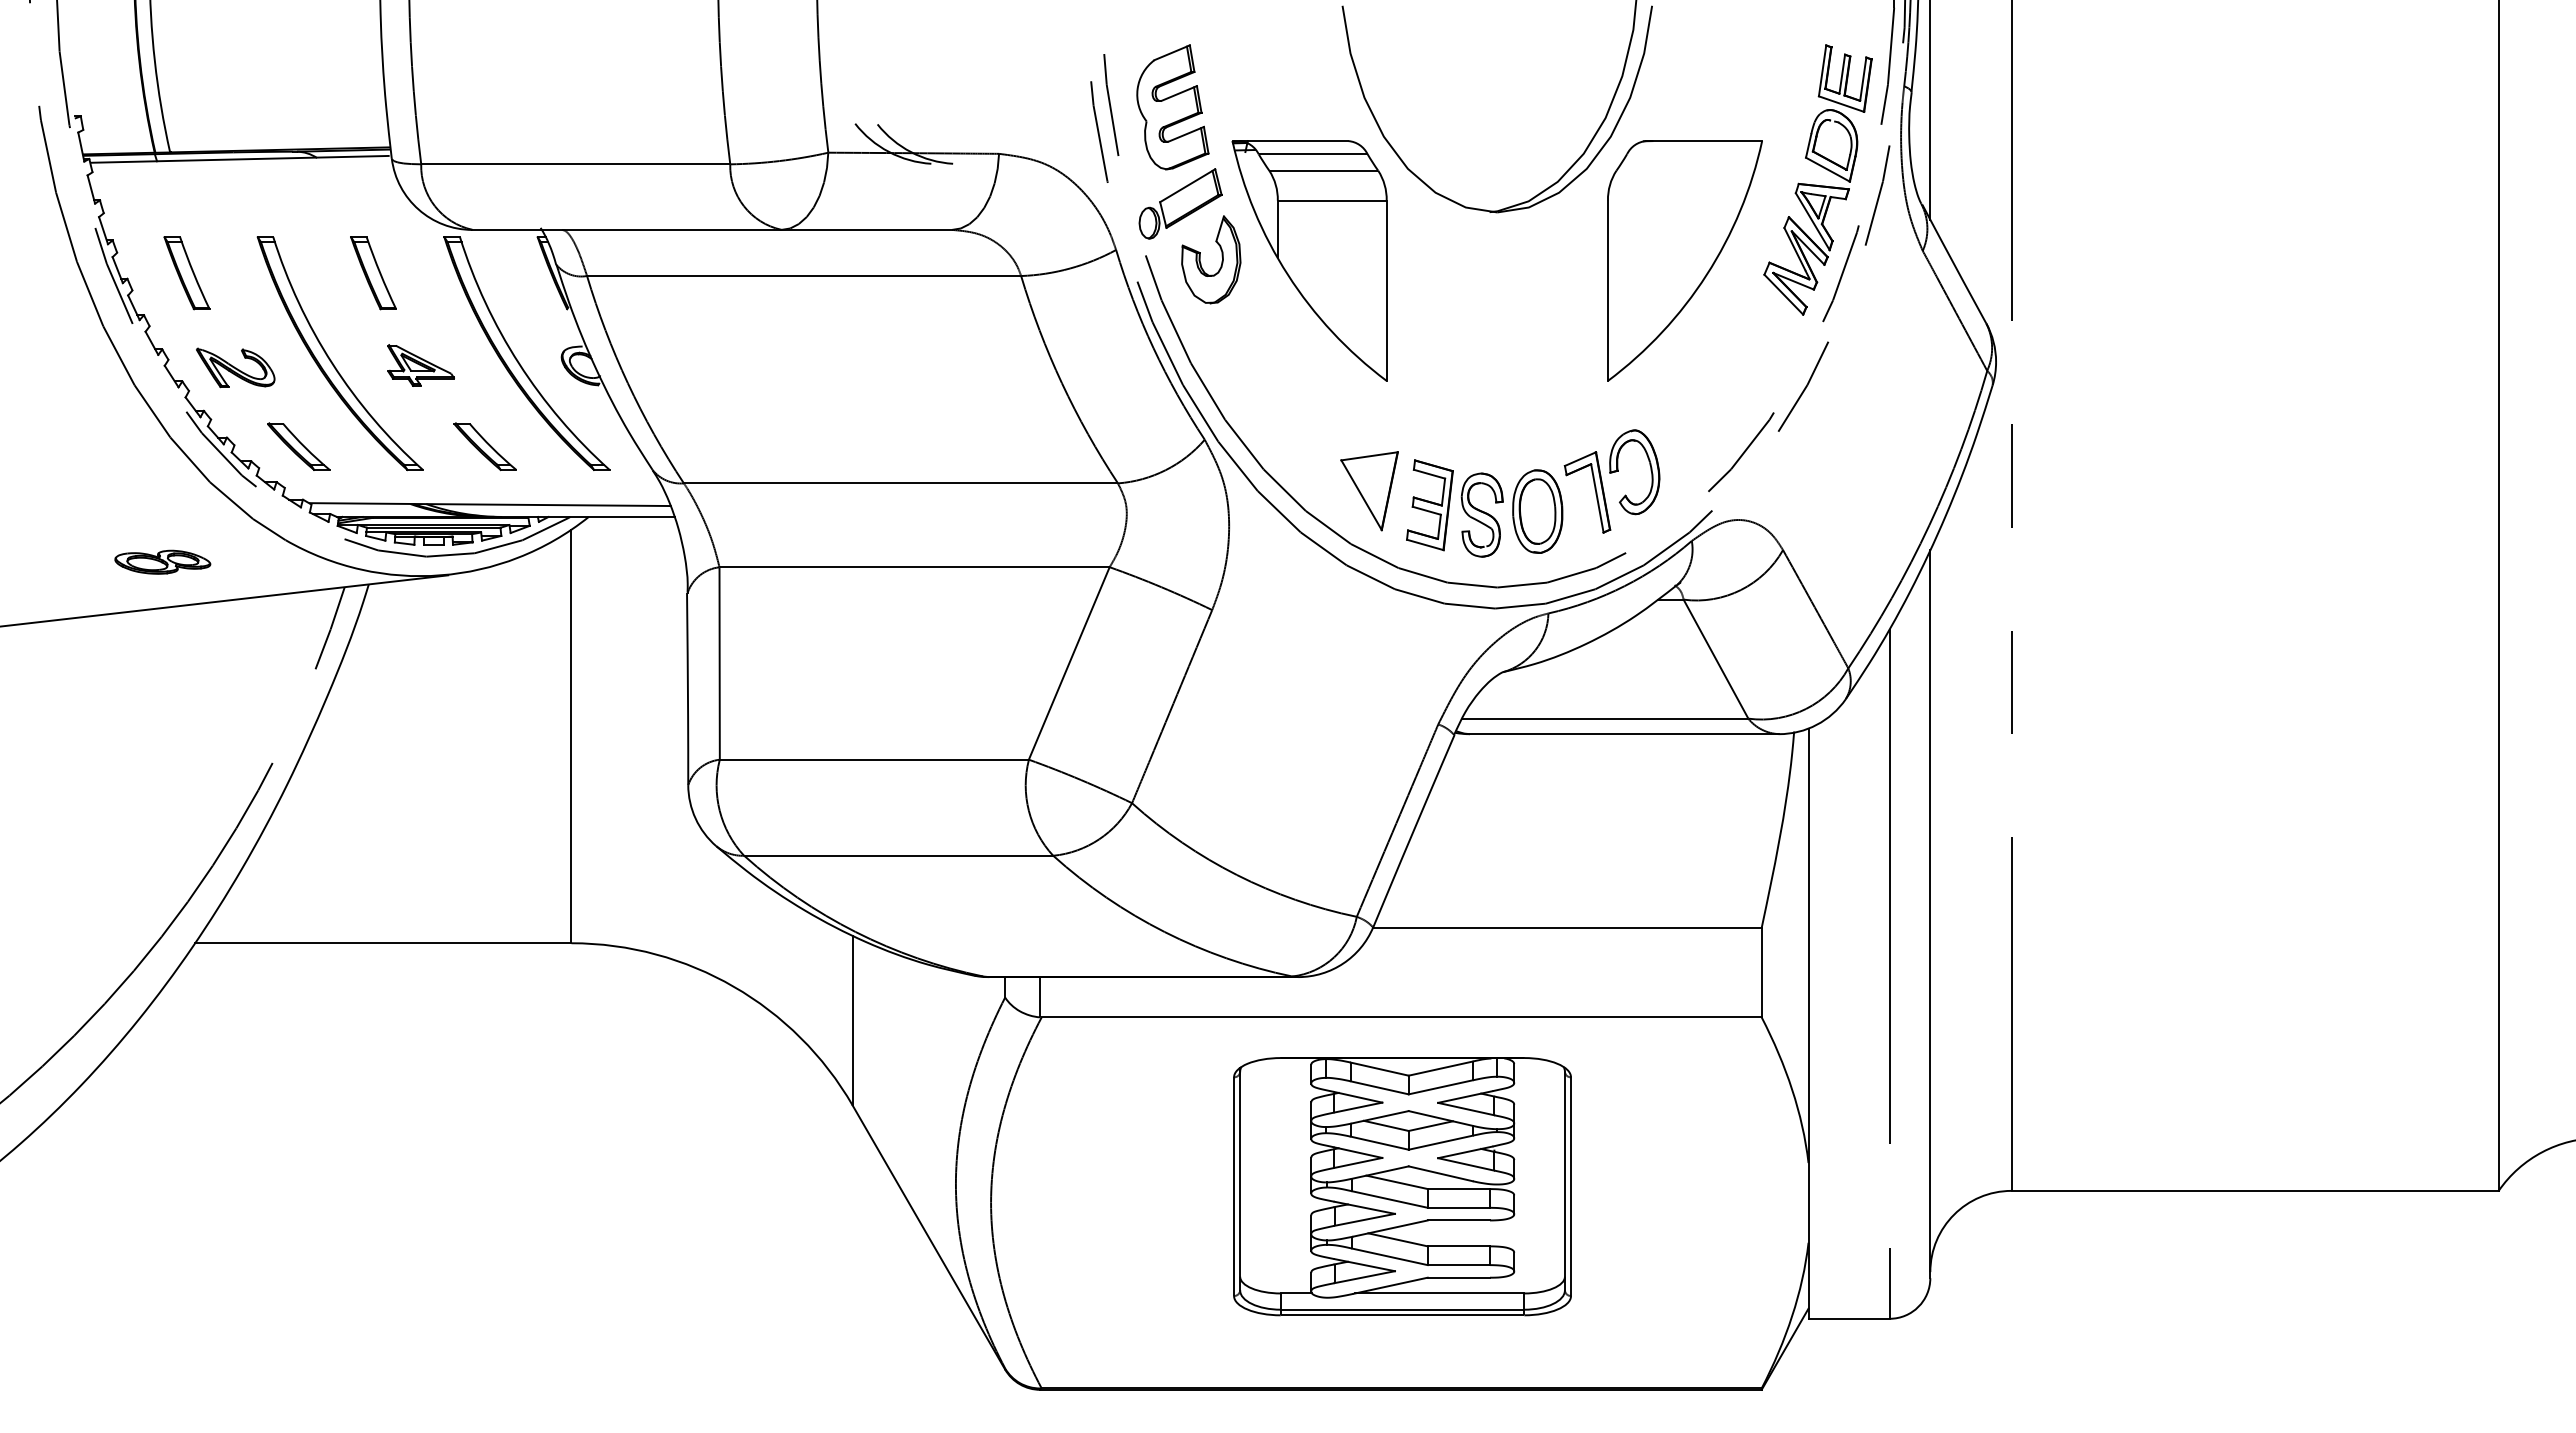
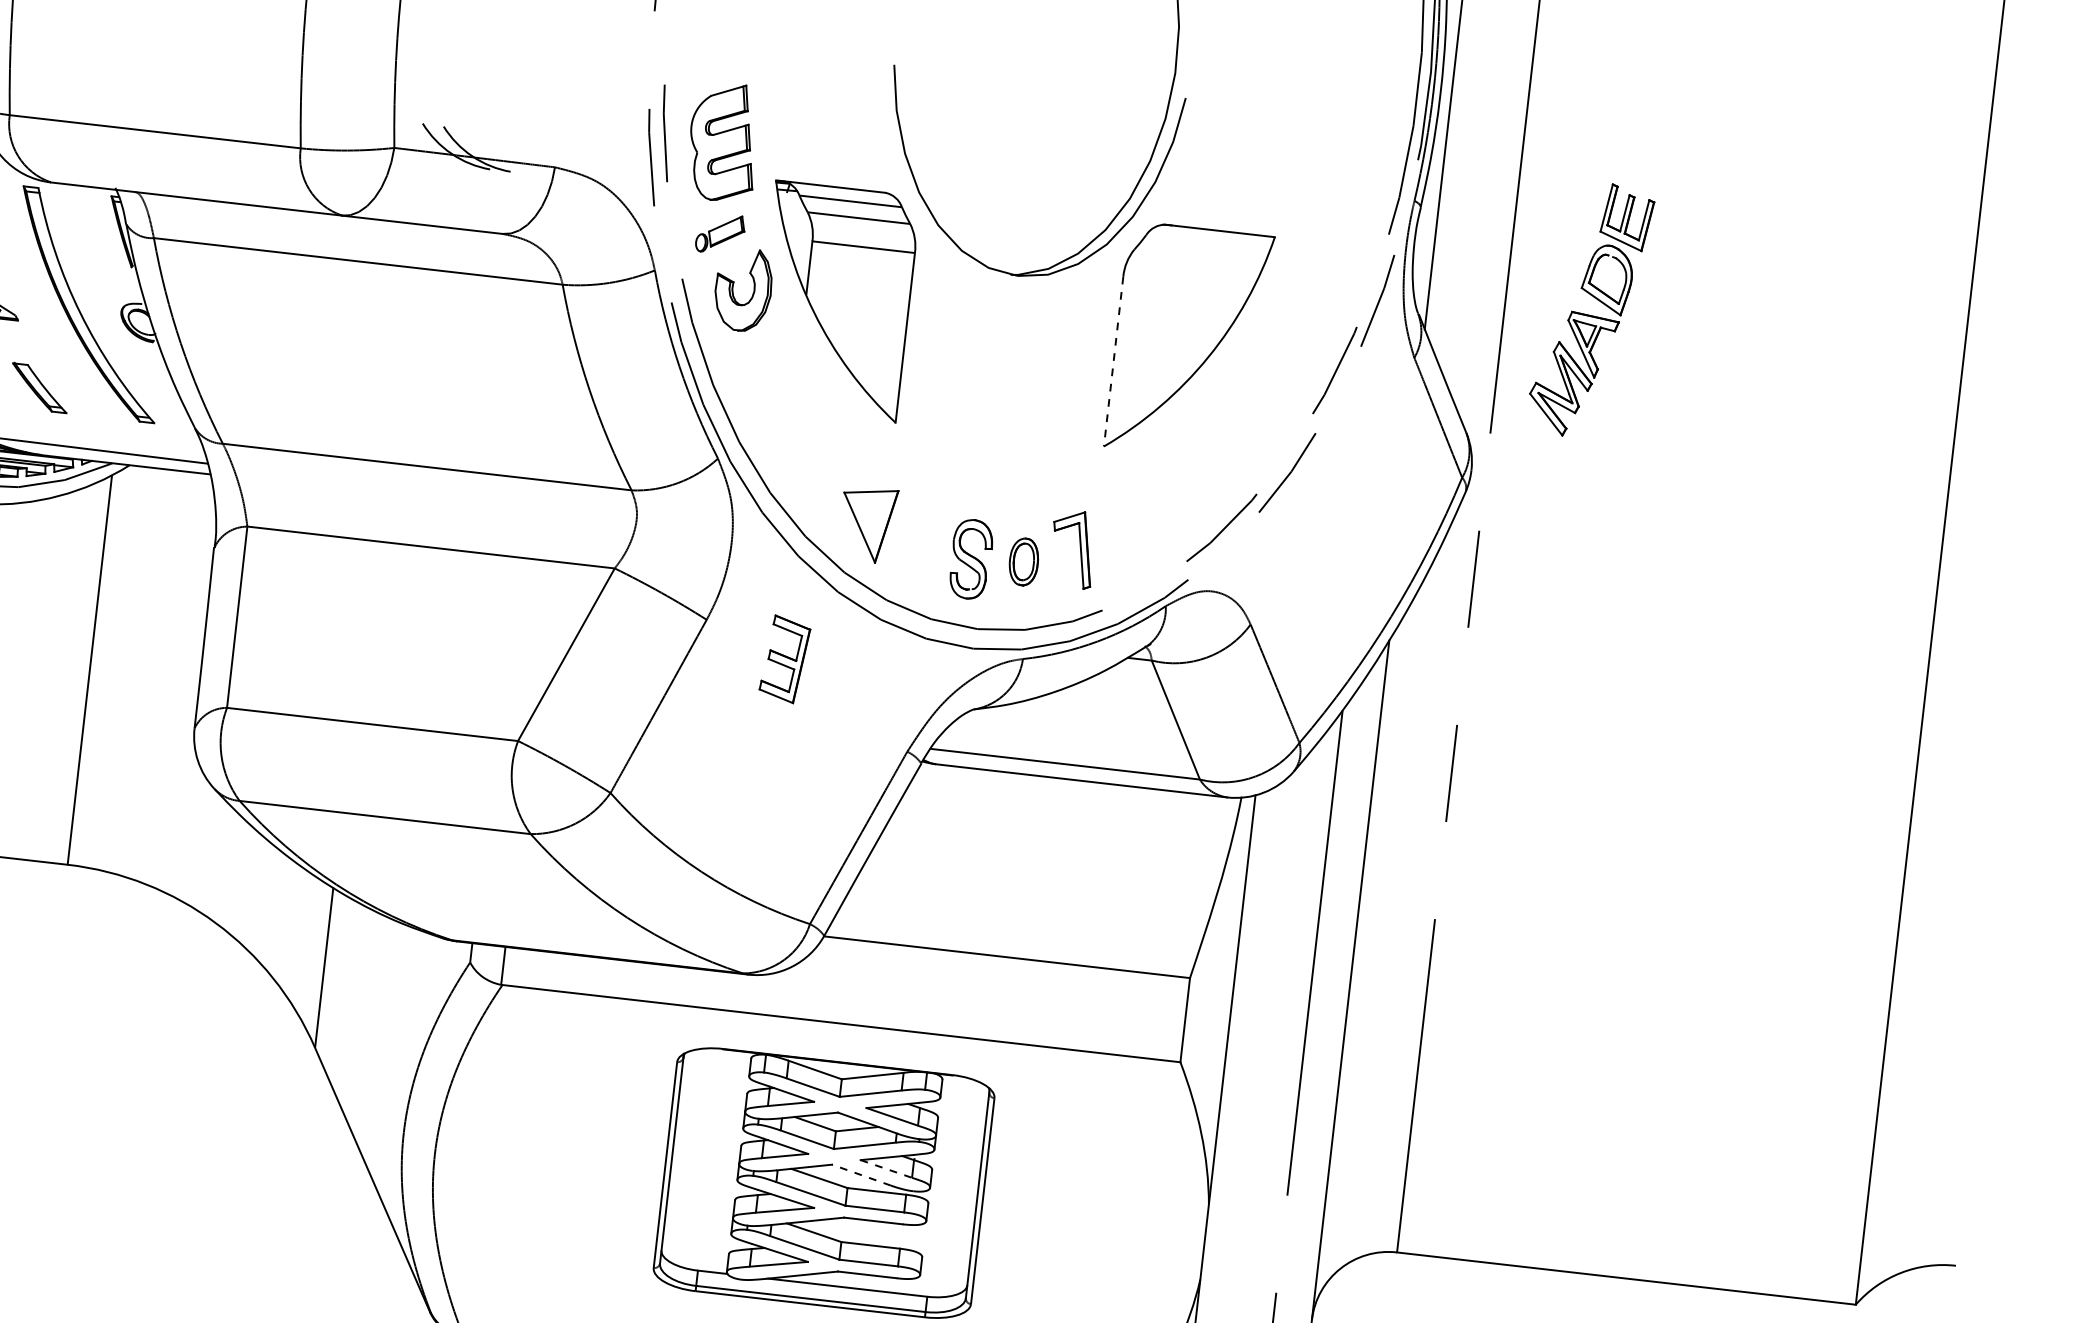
part: (1817, 179) -> (1590, 309), moved
part: (1180, 203) -> (720, 233), size x0.6
line: (1607, 291) -> (1113, 362), solid -> dashed
part: (1618, 471) -> (1104, 532), removed
part: (1429, 505) -> (784, 659), moved
part: (1537, 511) -> (1023, 561), size x0.6
line: (1466, 1164) -> (886, 1169), solid -> dashed
line: (1440, 1173) -> (861, 1174), solid -> dashed

